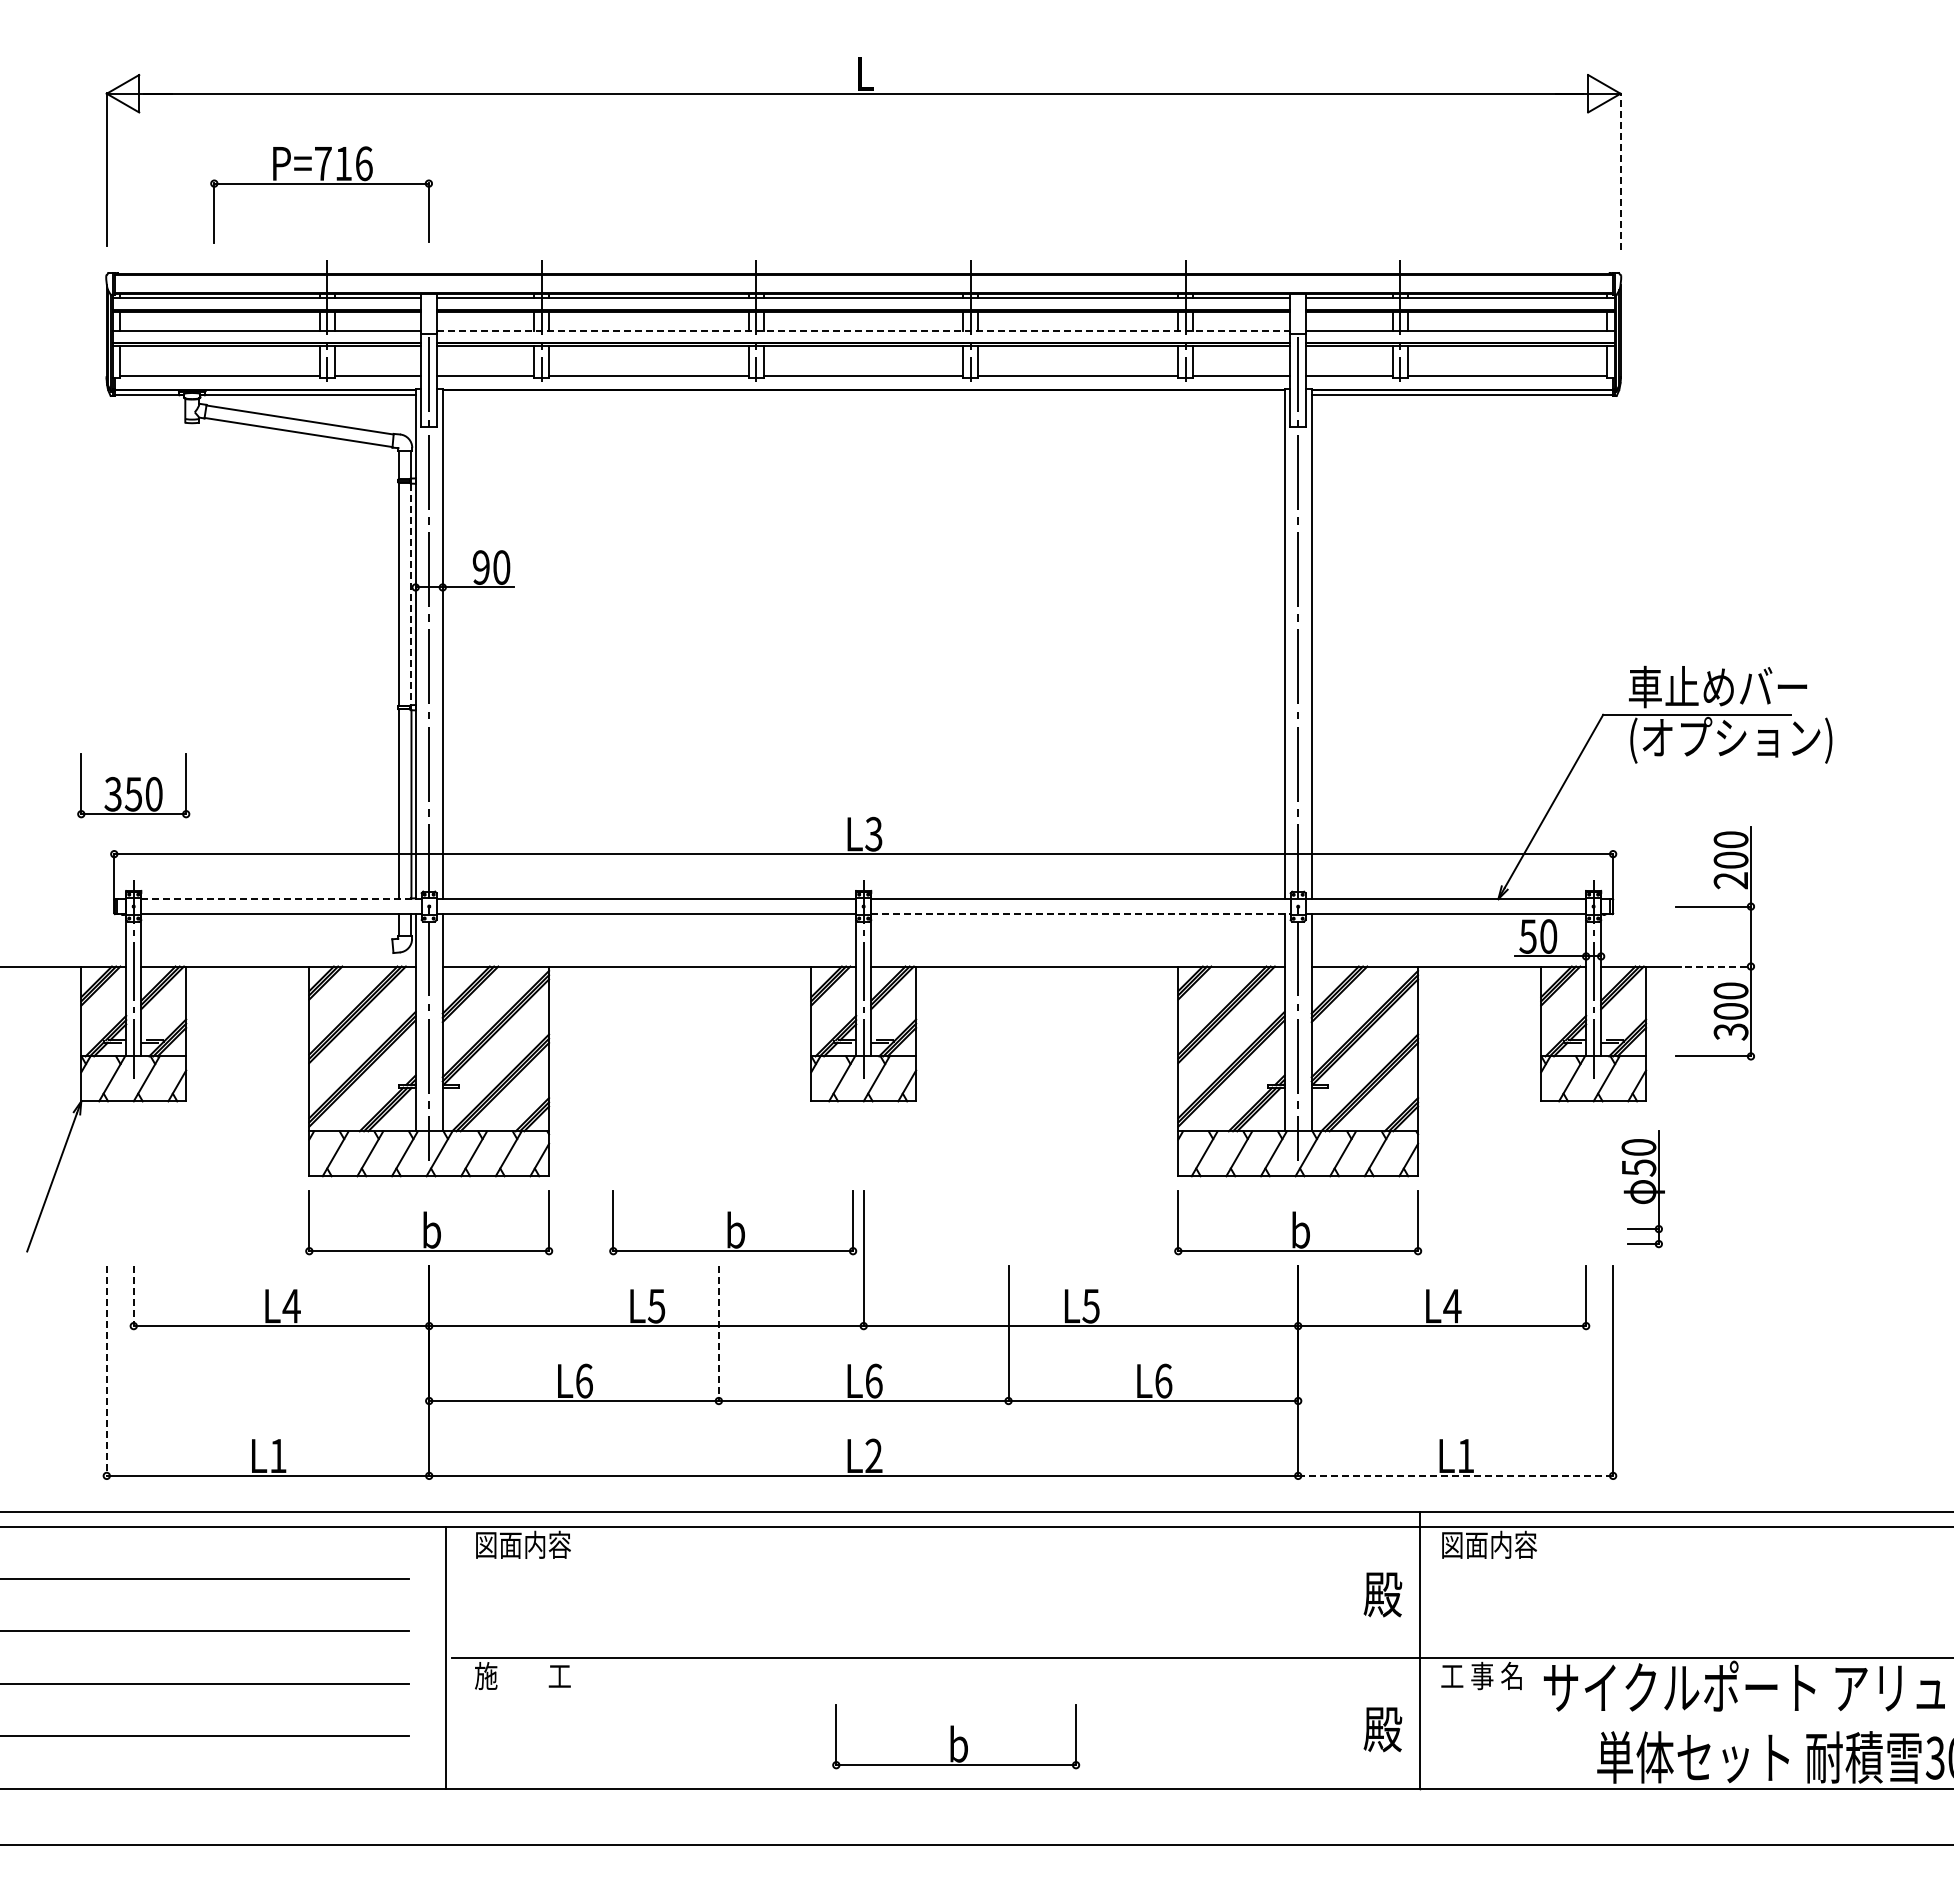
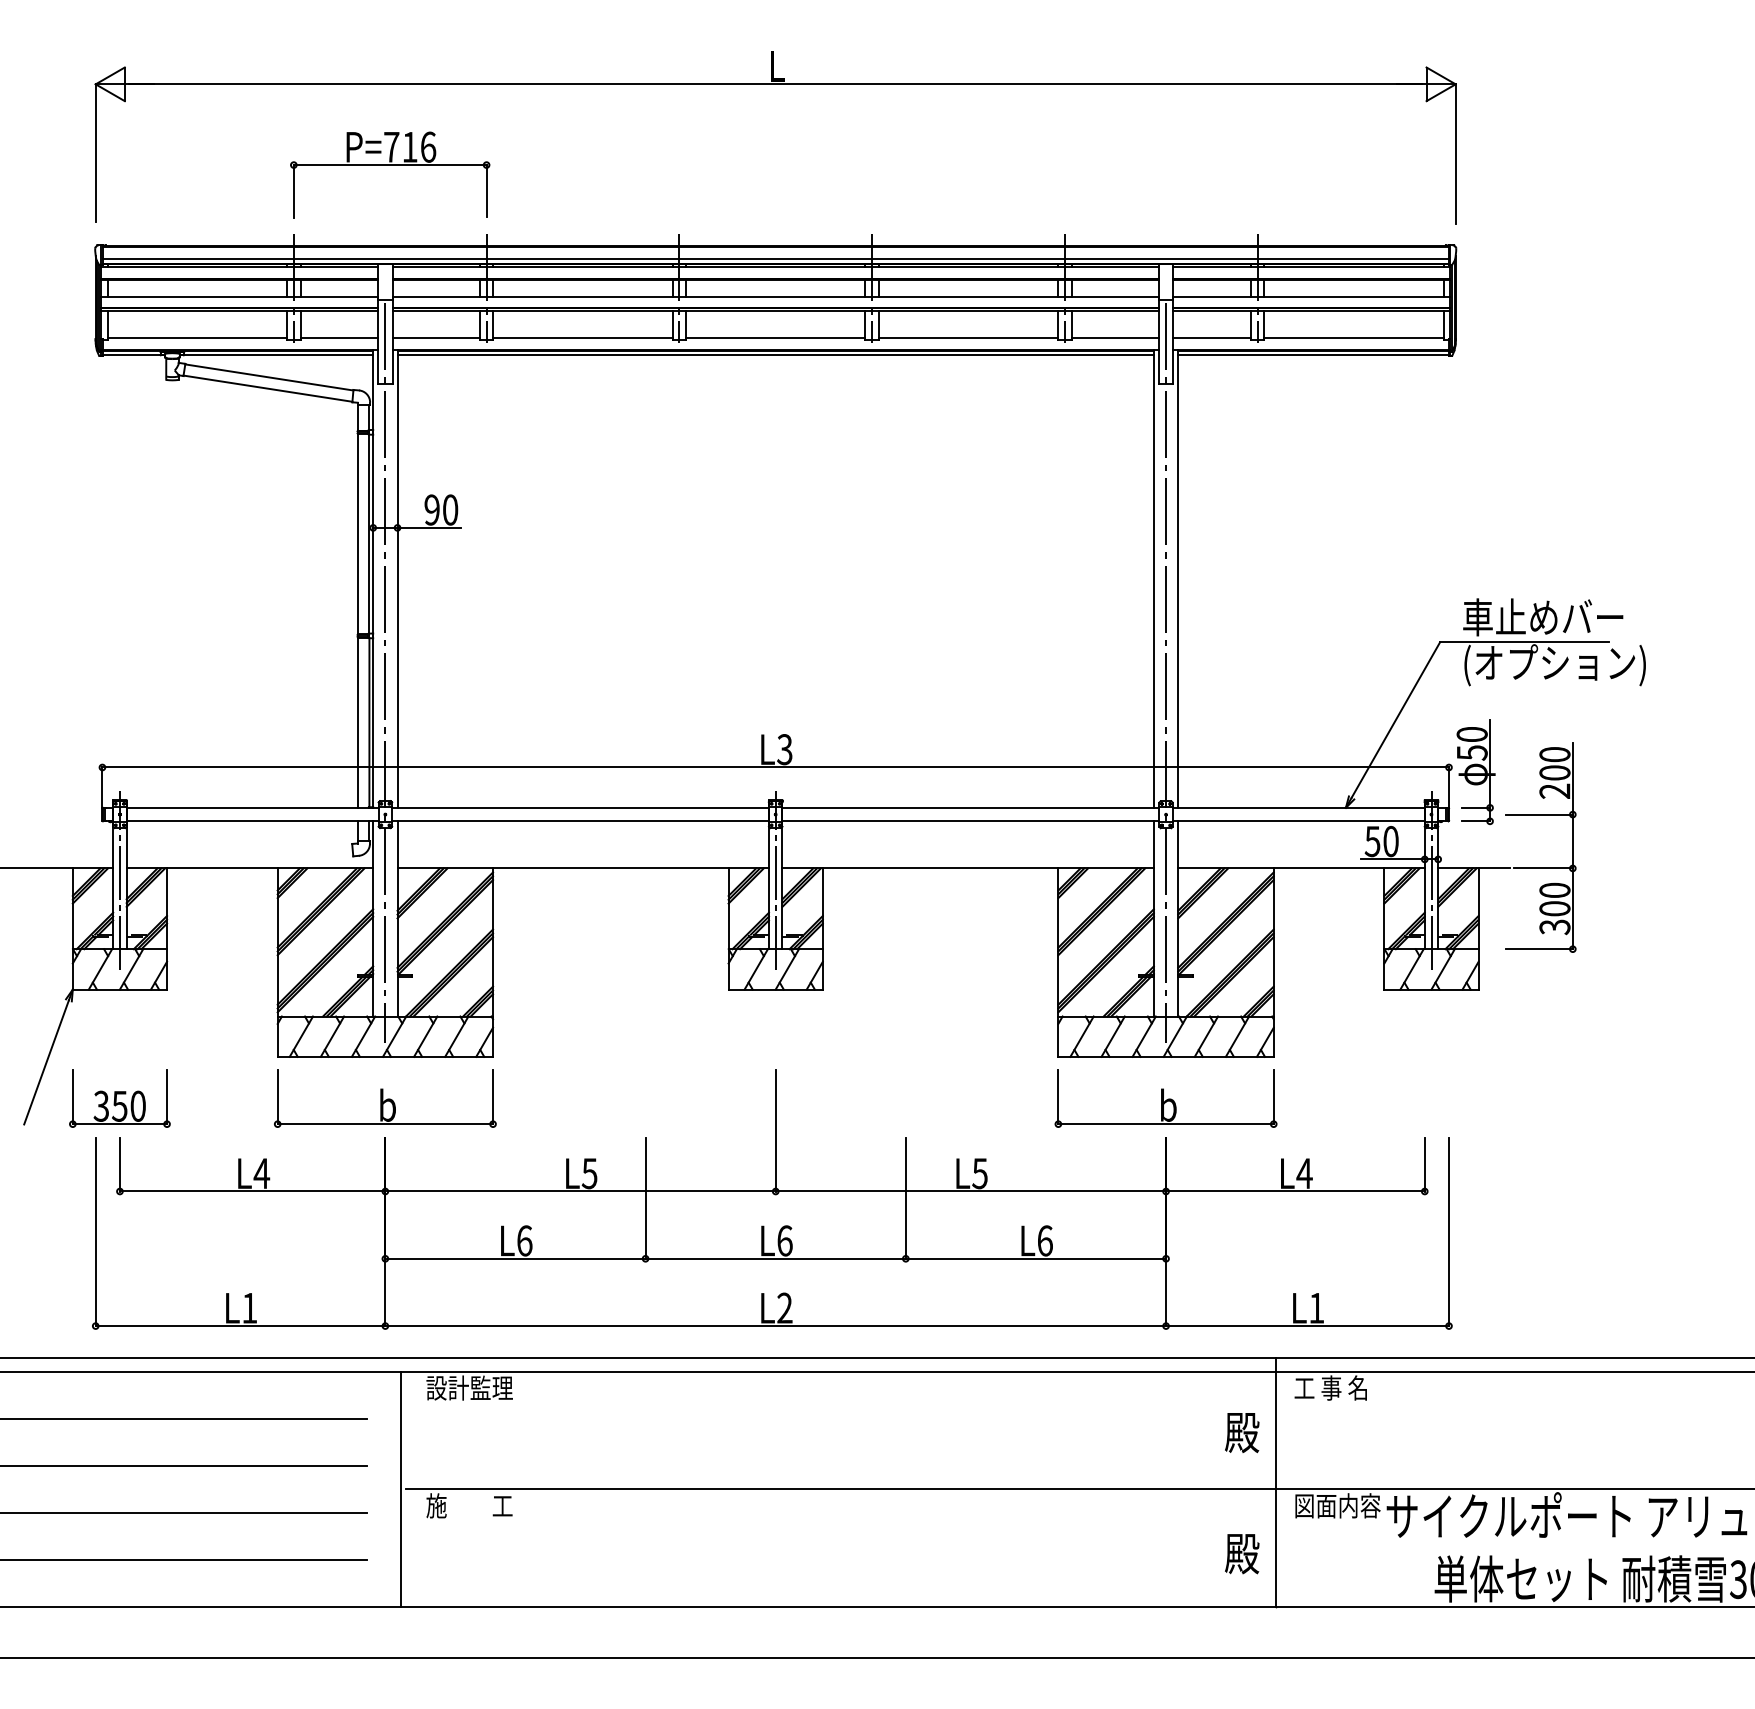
line: (1620, 171) -> (1455, 154), dashed -> solid
part: (321, 184) -> (390, 165), moved
line: (863, 288) -> (775, 259), added
line: (864, 330) -> (776, 297), dashed -> solid
line: (863, 395) -> (775, 355), added
line: (411, 594) -> (369, 534), dashed -> solid
part: (133, 785) -> (119, 1098), moved
line: (281, 899) -> (252, 808), dashed -> solid
line: (1080, 914) -> (970, 821), dashed -> solid
line: (1718, 966) -> (1543, 868), dashed -> solid
part: (1642, 1189) -> (1475, 772), moved
part: (733, 1222) -> (658, 1098), removed
line: (133, 1296) -> (119, 1164), dashed -> solid
line: (718, 1333) -> (645, 1198), dashed -> solid
line: (106, 1371) -> (95, 1232), dashed -> solid
line: (1455, 1475) -> (1307, 1325), dashed -> solid
text: (522, 1544) -> (469, 1387), 図面内容 -> 設計監理
text: (1489, 1544) -> (1337, 1387), 図面内容 -> 工 事 名
text: (1489, 1675) -> (1337, 1505), 工 事 名 -> 図面内容
part: (956, 1736) -> (859, 1560), removed

